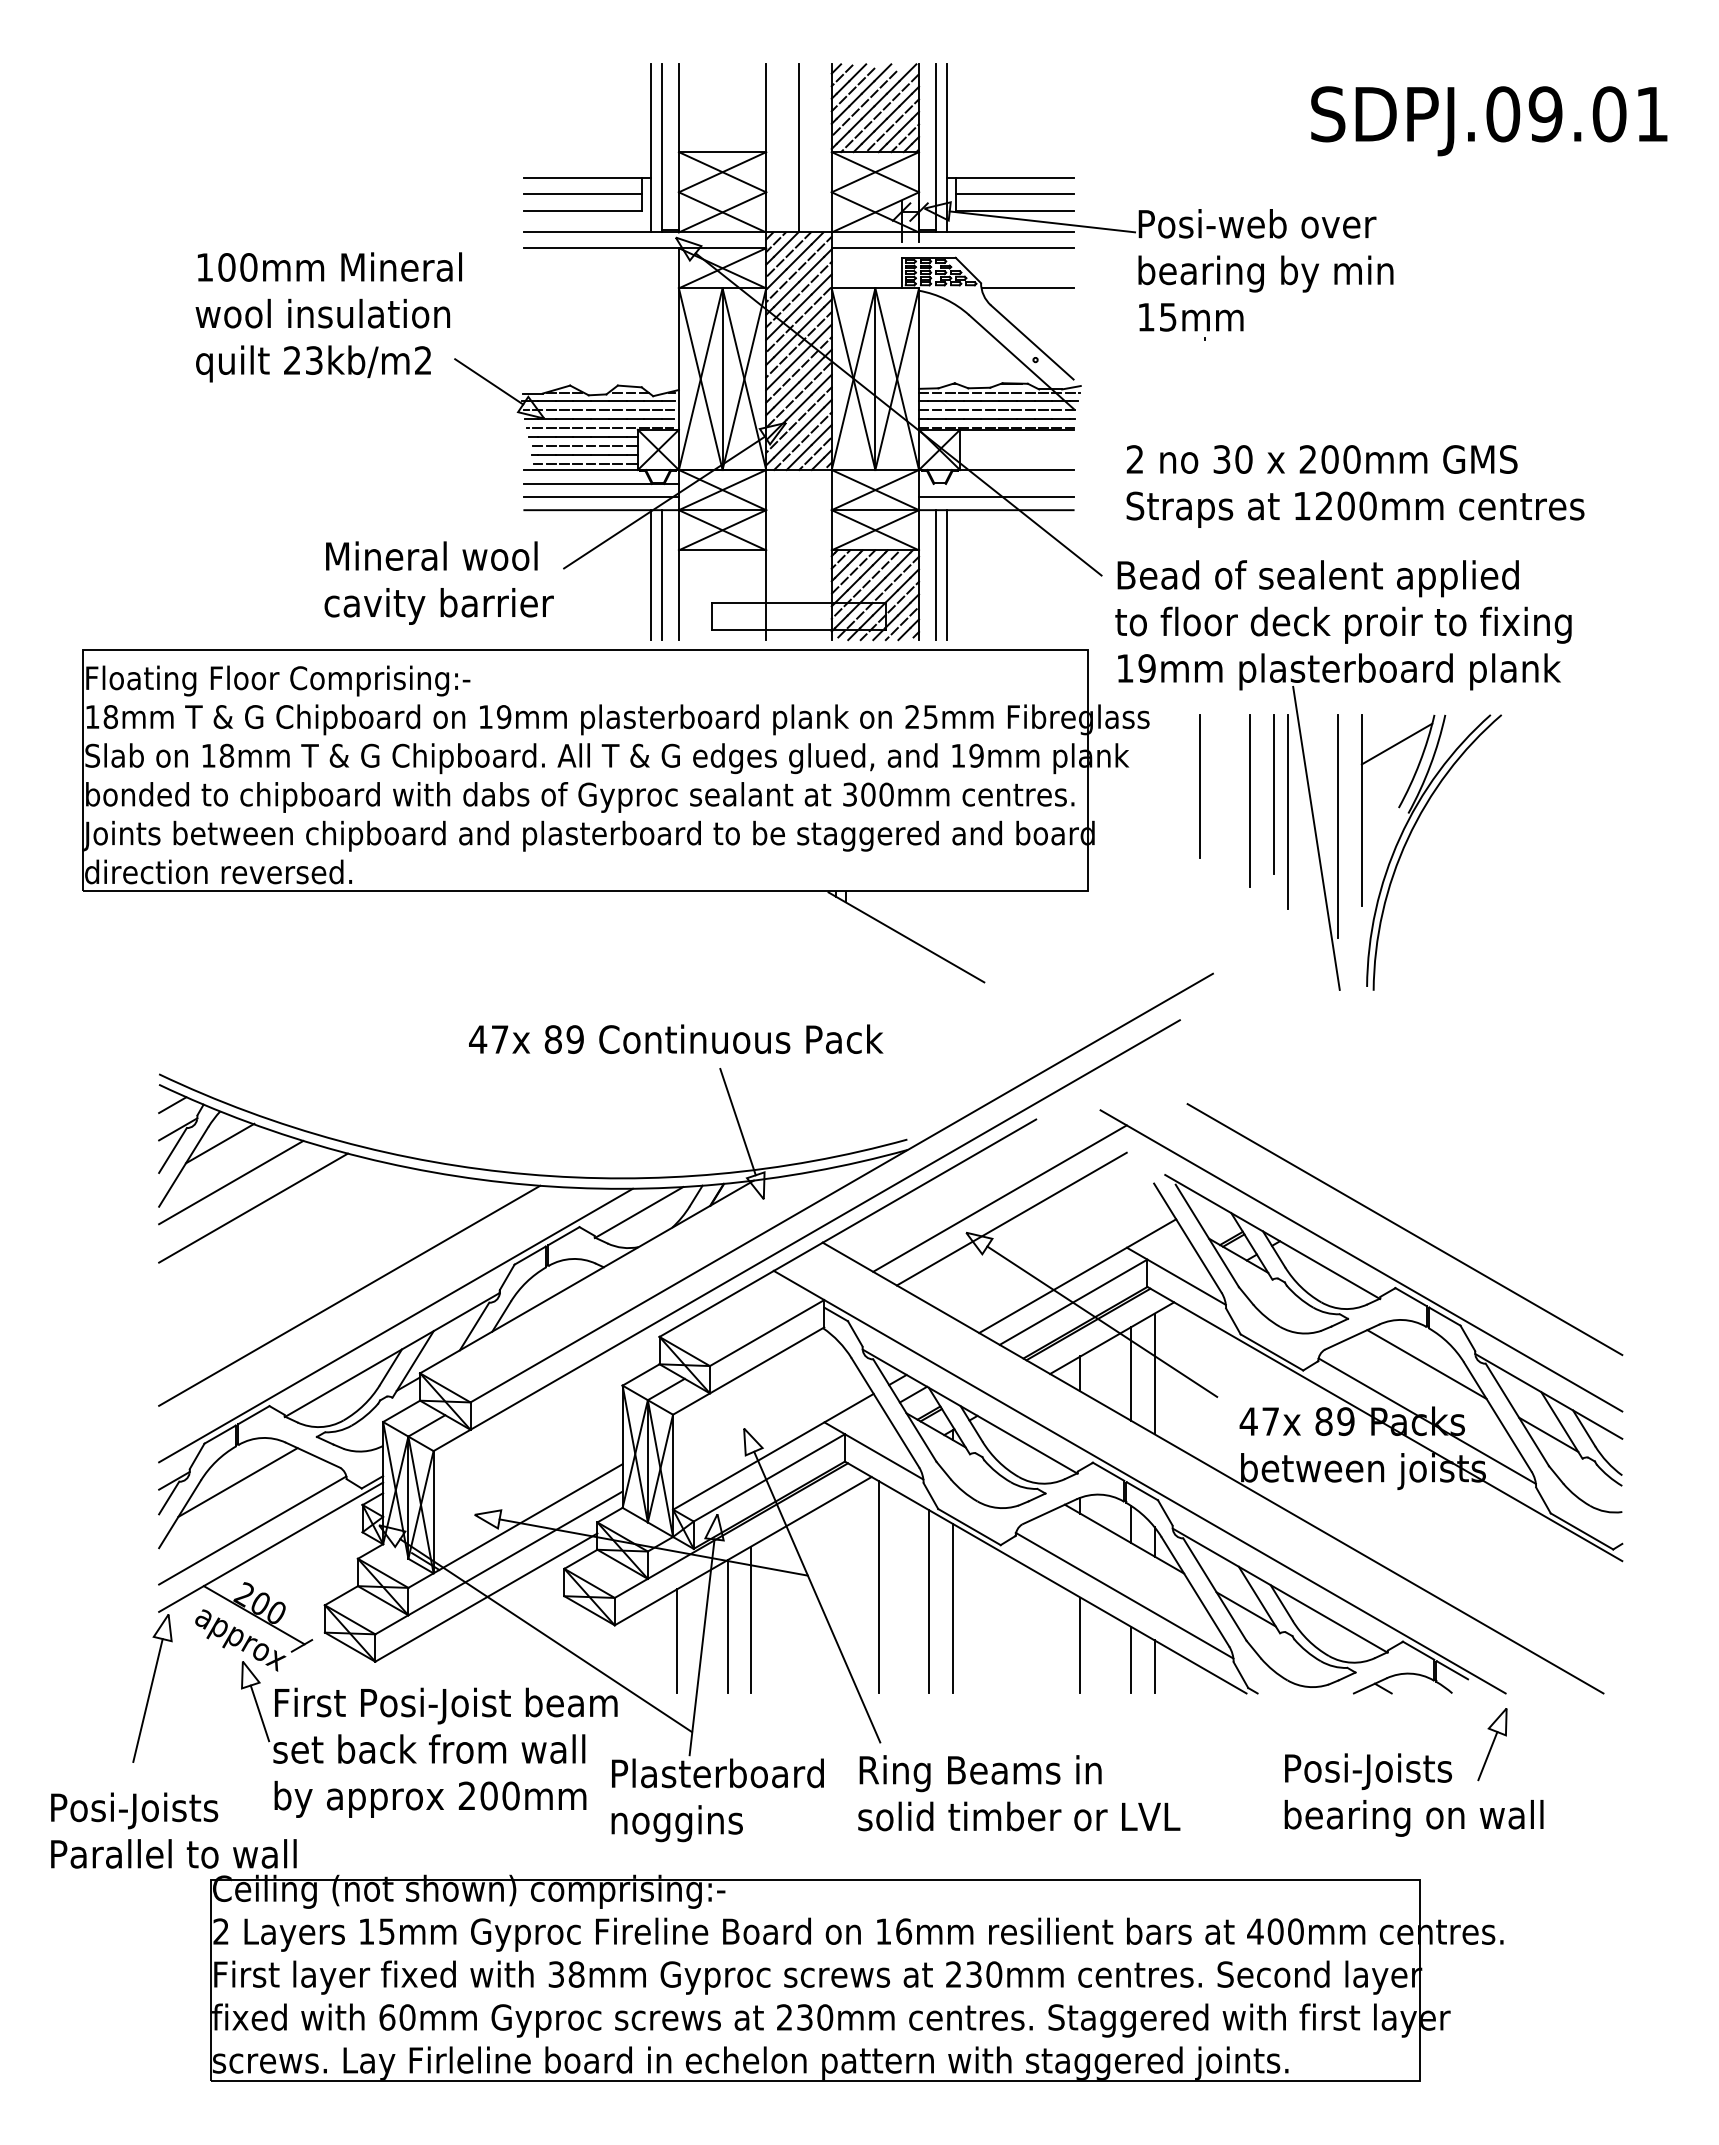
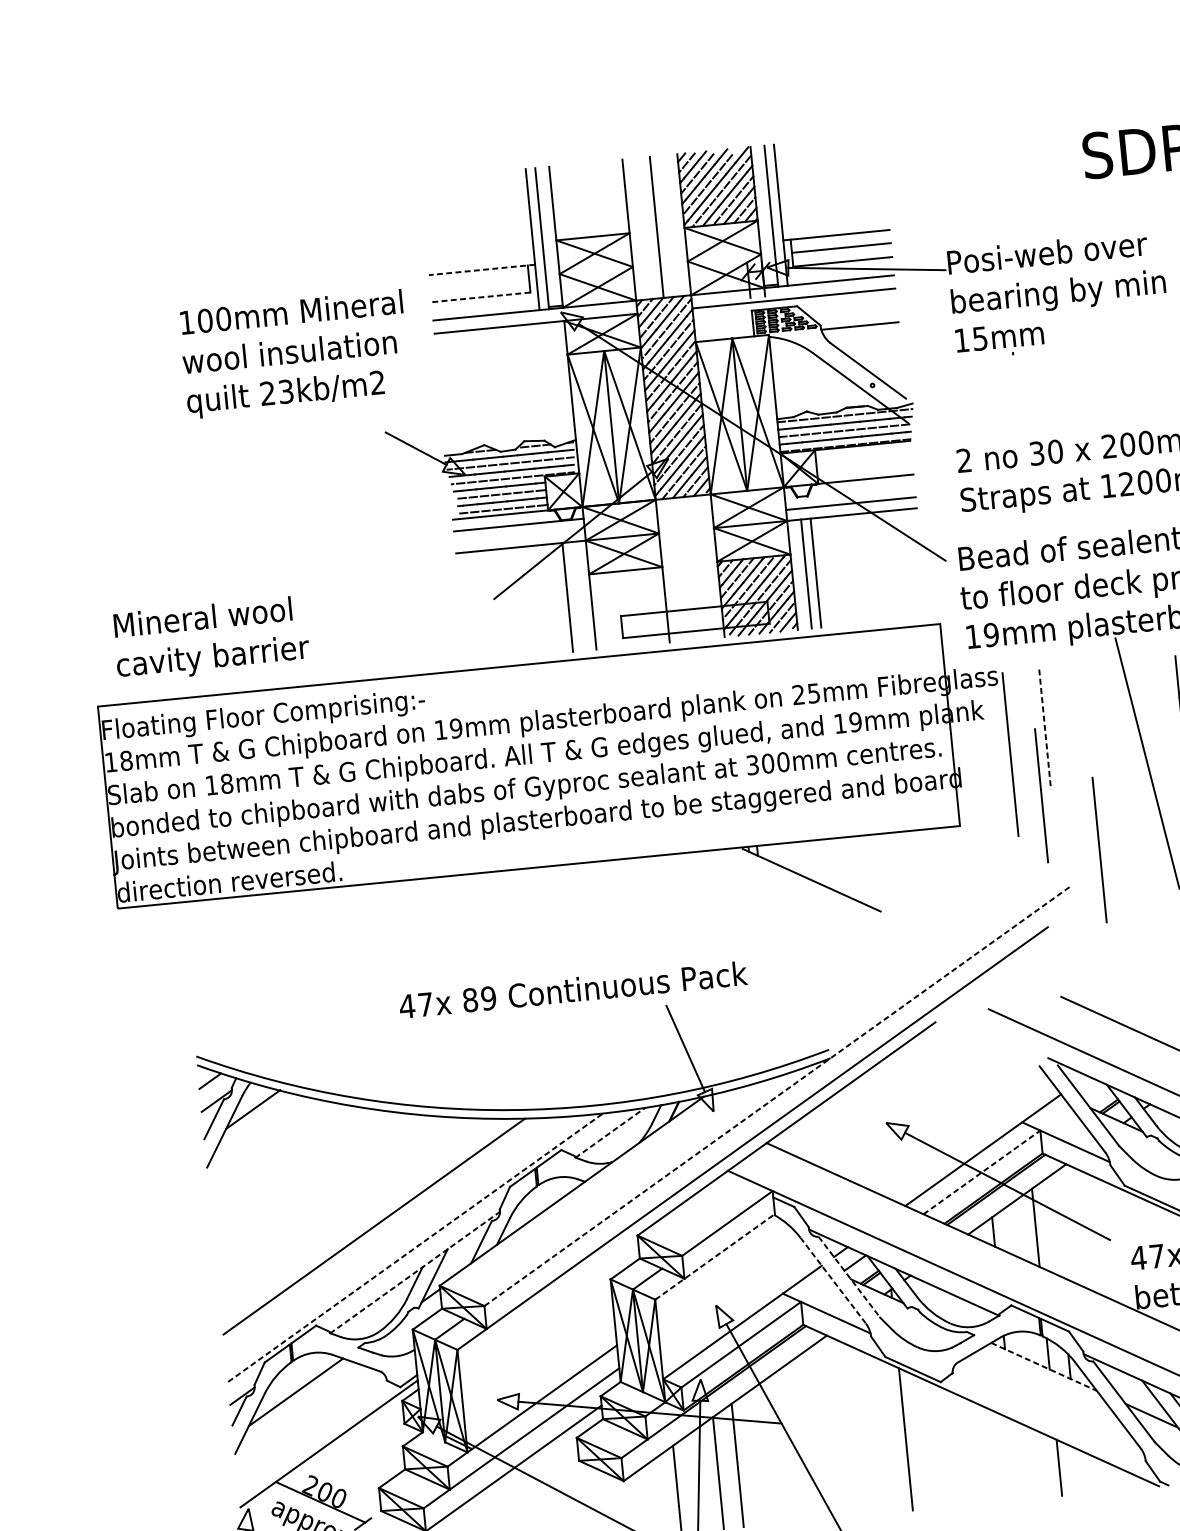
line: (587, 178) -> (481, 270), solid -> dashed
line: (583, 194) -> (479, 283), removed
line: (583, 210) -> (481, 297), solid -> dashed
text: (328, 317) -> (294, 354), moved
line: (601, 497) -> (519, 536), removed
line: (662, 575) -> (577, 596), removed
text: (438, 582) -> (210, 638), moved
line: (1199, 786) -> (1045, 729), solid -> dashed
line: (1273, 794) -> (1041, 796), moved
line: (1249, 800) -> (1099, 849), moved
line: (1287, 811) -> (1010, 754), moved
line: (1338, 826) -> (1164, 751), removed
text: (676, 1038) -> (573, 989), moved
line: (231, 1182) -> (265, 1141), removed
line: (841, 1188) -> (777, 1096), solid -> dashed
line: (999, 1198) -> (911, 1091), removed
line: (253, 1207) -> (286, 1160), removed
line: (639, 1212) -> (610, 1132), solid -> dashed
line: (1011, 1218) -> (922, 1107), removed
line: (1074, 1301) -> (982, 1171), solid -> dashed
line: (396, 1325) -> (416, 1247), solid -> dashed
line: (392, 1354) -> (415, 1272), solid -> dashed
line: (749, 1370) -> (715, 1256), solid -> dashed
line: (1154, 1373) -> (1055, 1225), removed
line: (905, 1411) -> (849, 1277), solid -> dashed
line: (885, 1413) -> (833, 1281), solid -> dashed
line: (252, 1530) -> (312, 1431), removed
line: (1124, 1539) -> (1044, 1367), solid -> dashed
line: (878, 1587) -> (841, 1427), removed
line: (1124, 1595) -> (1048, 1414), removed
line: (929, 1601) -> (885, 1435), removed
line: (1080, 1645) -> (1015, 1459), removed
line: (1154, 1666) -> (1079, 1471), removed

